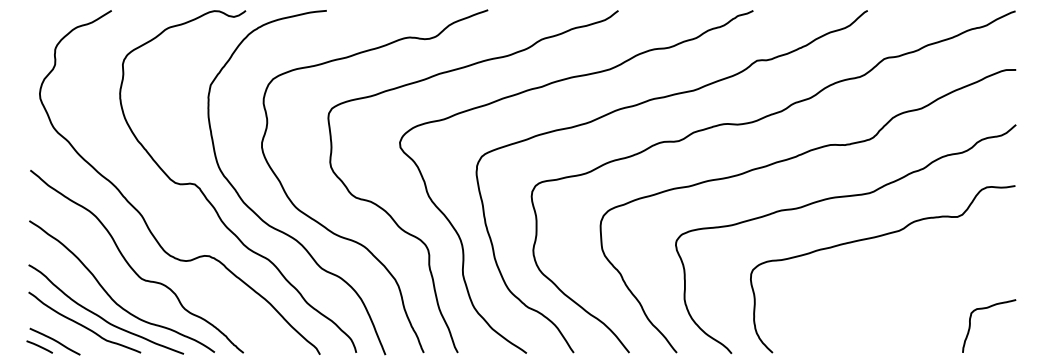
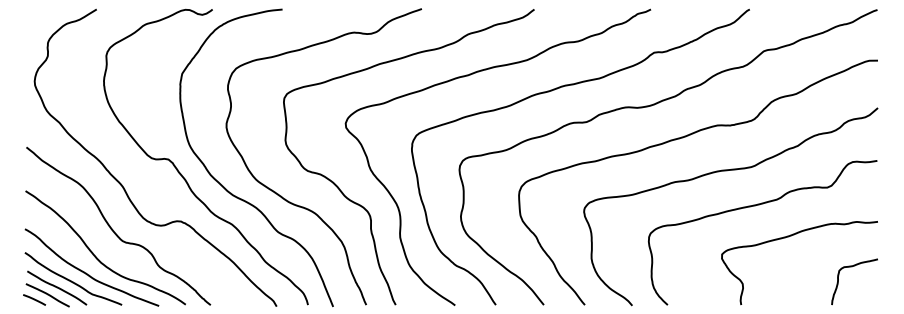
curve: (915, 273) -> (791, 236), added
curve: (65, 333) -> (56, 288), added

